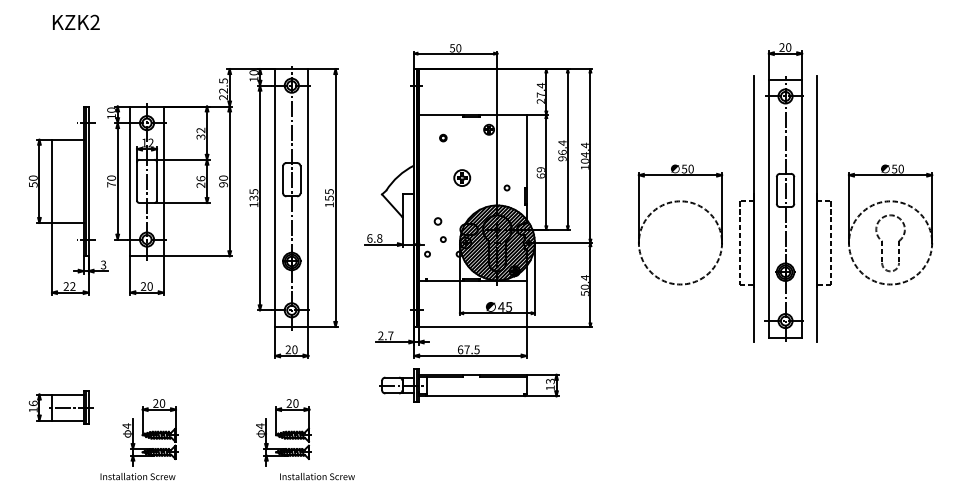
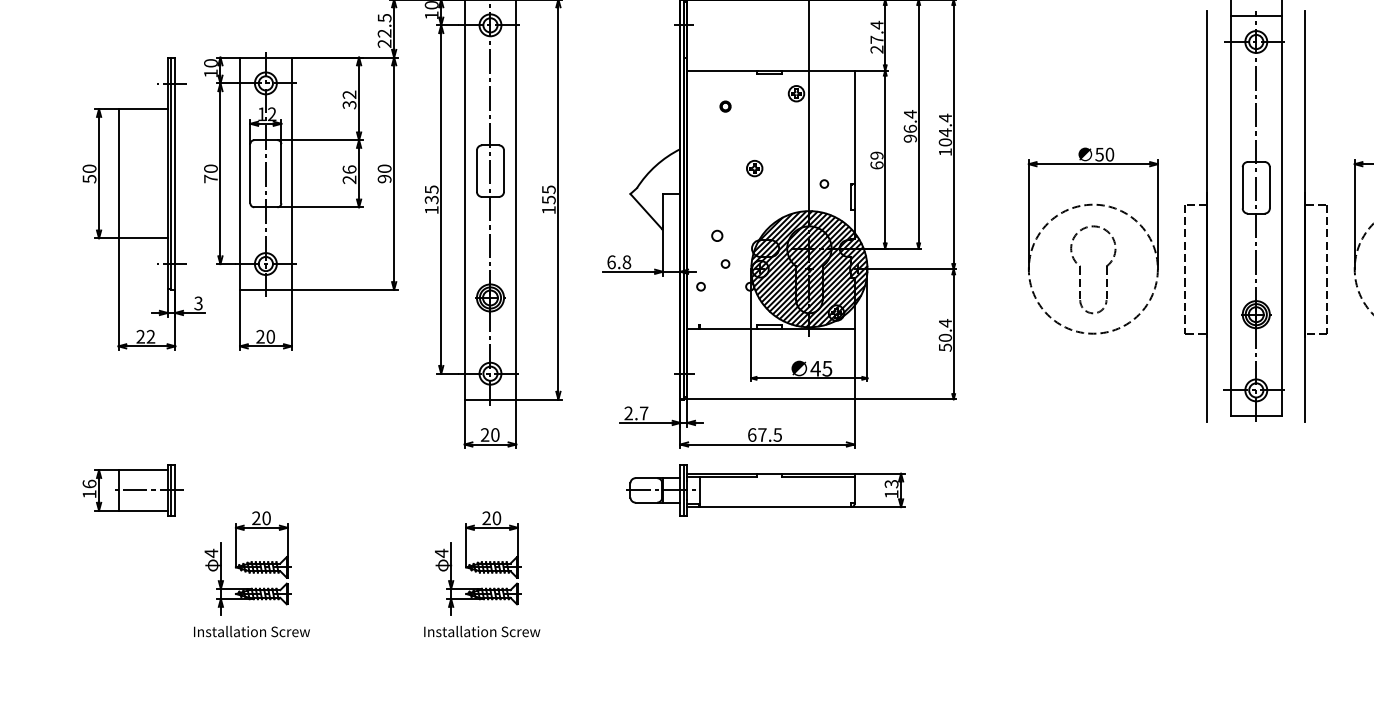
part: (461, 177) -> (753, 167), size x0.62
part: (672, 243) -> (1080, 270), added
part: (60, 407) -> (131, 490), moved
part: (150, 432) -> (248, 563), moved
text: (317, 476) -> (482, 631), moved

